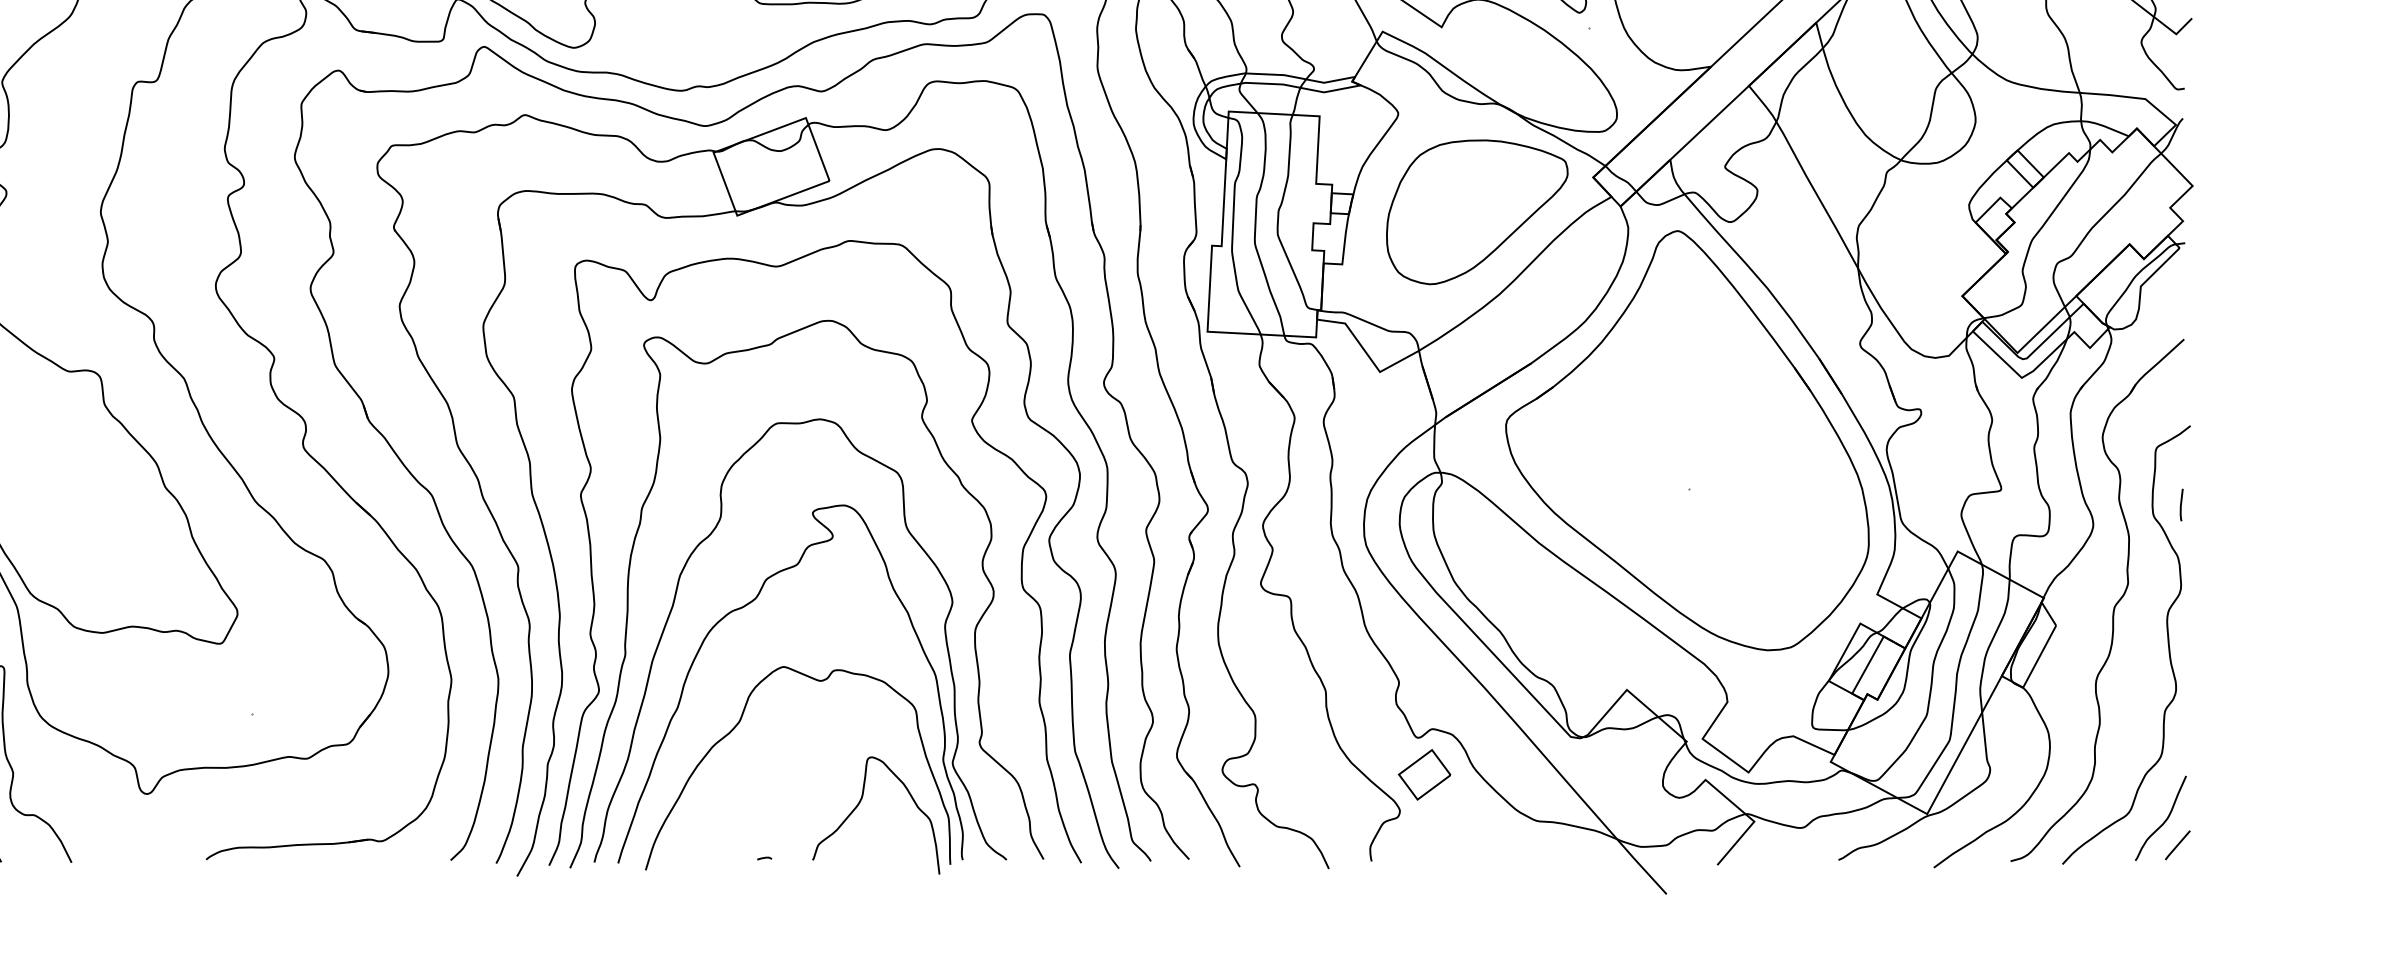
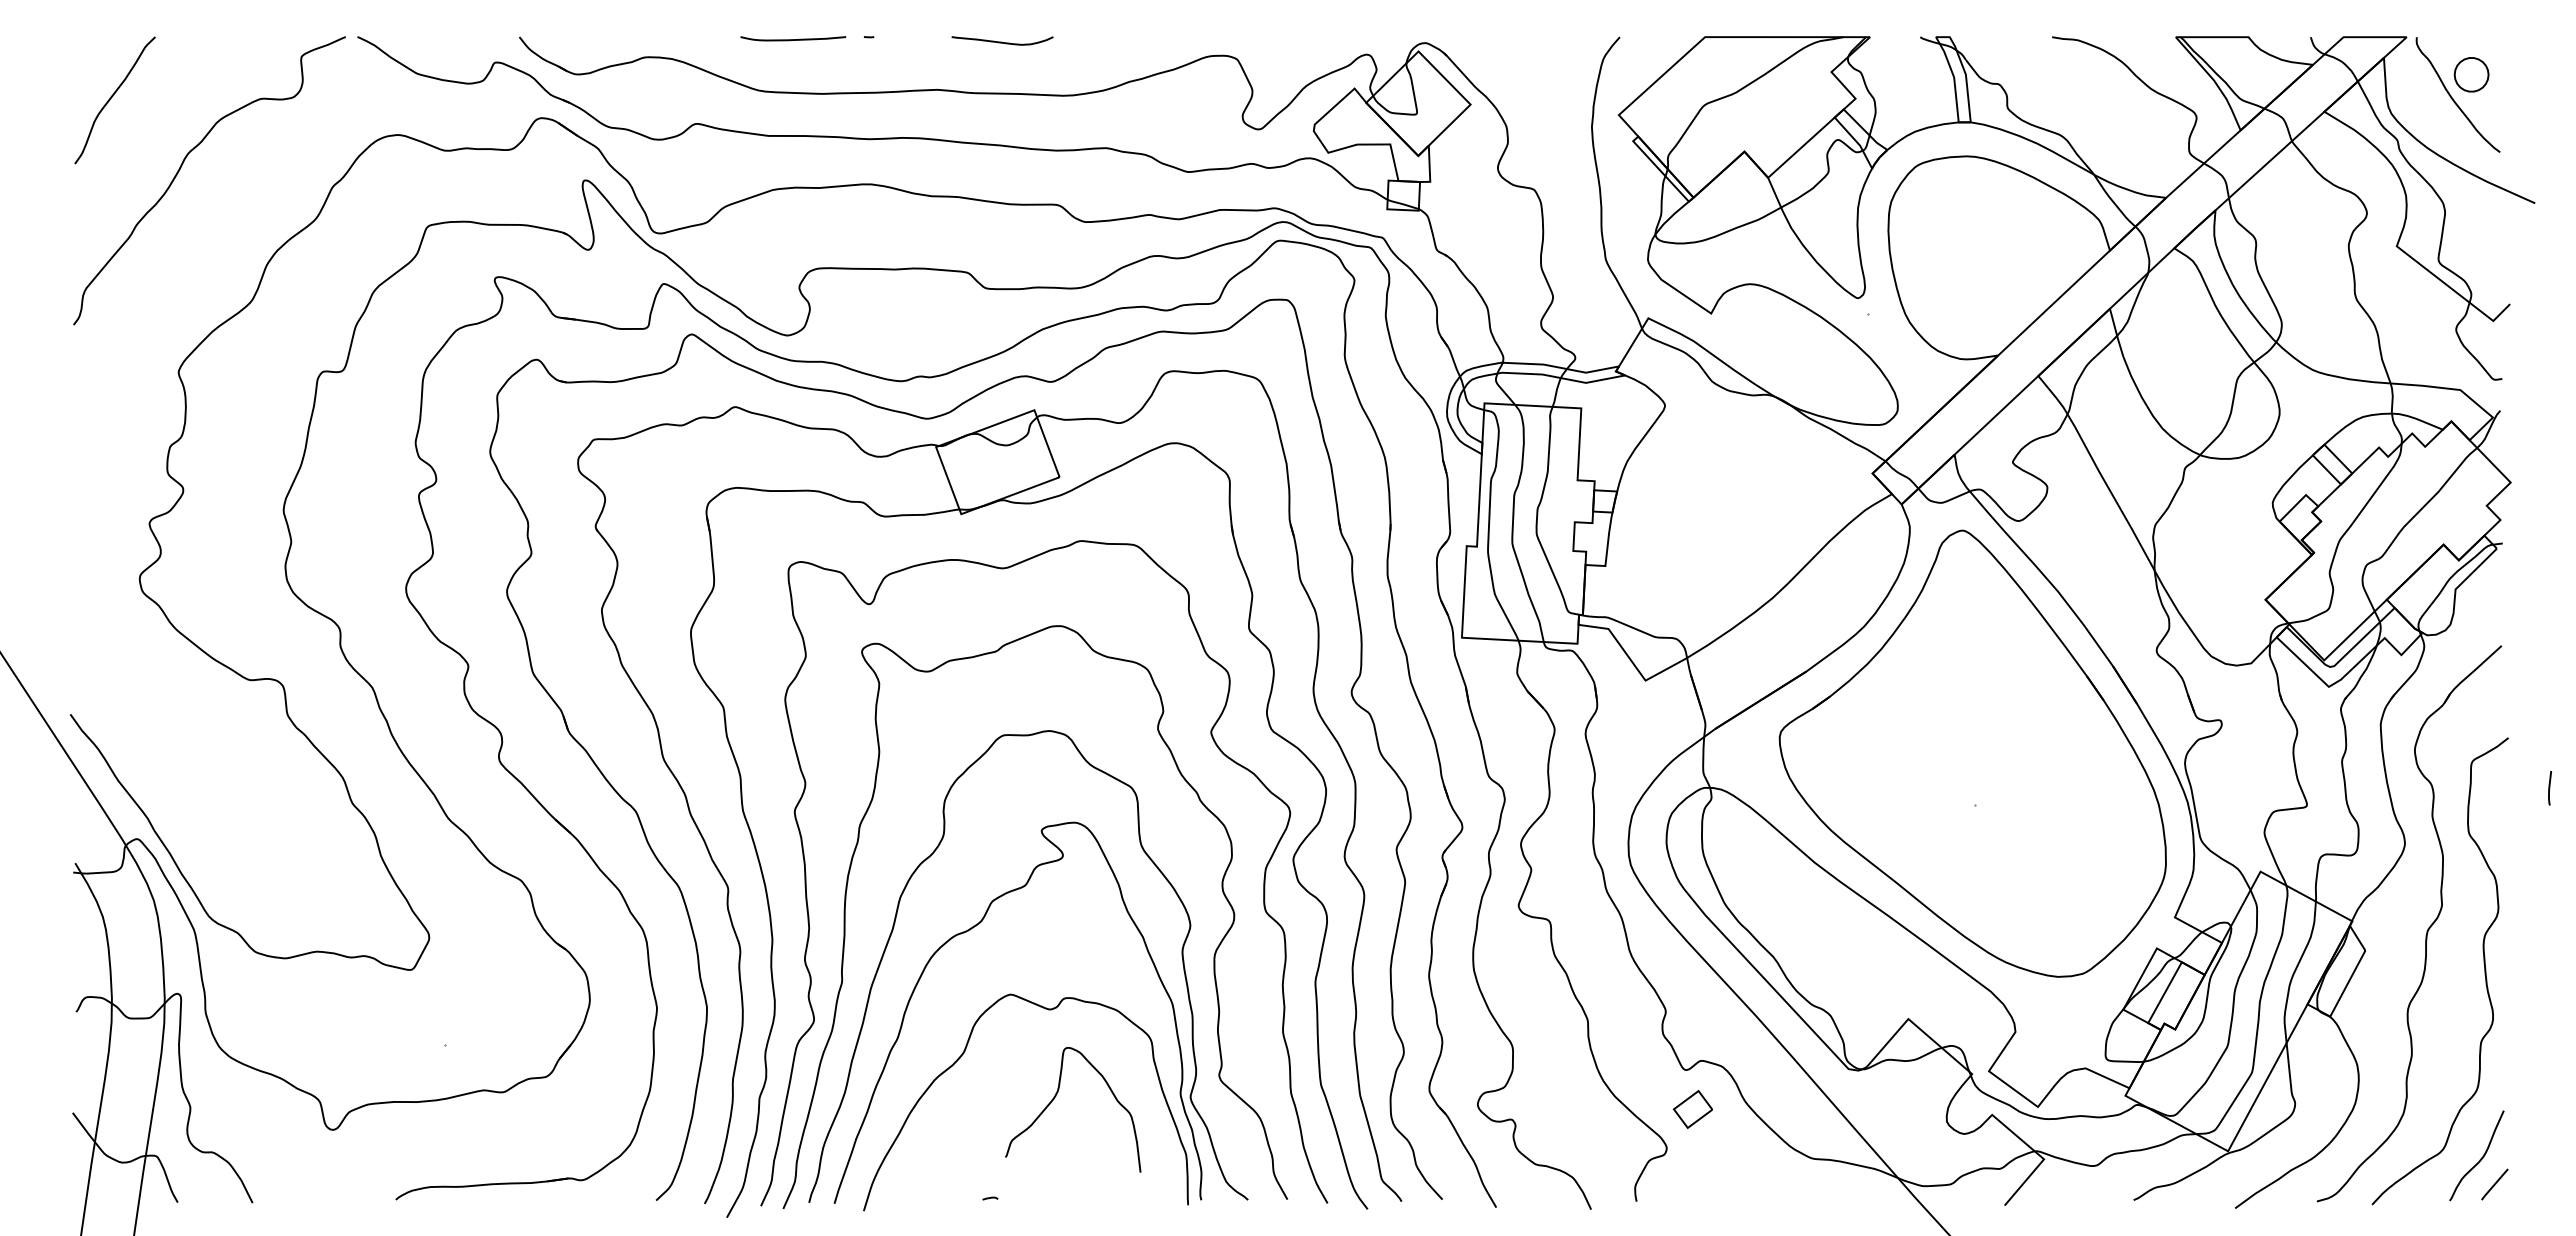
part: (1477, 212) -> (1749, 510), removed
line: (2182, 505) -> (2550, 788), moved
part: (1424, 774) -> (1692, 1109), size x0.7
curve: (860, 803) -> (1056, 1096), moved

